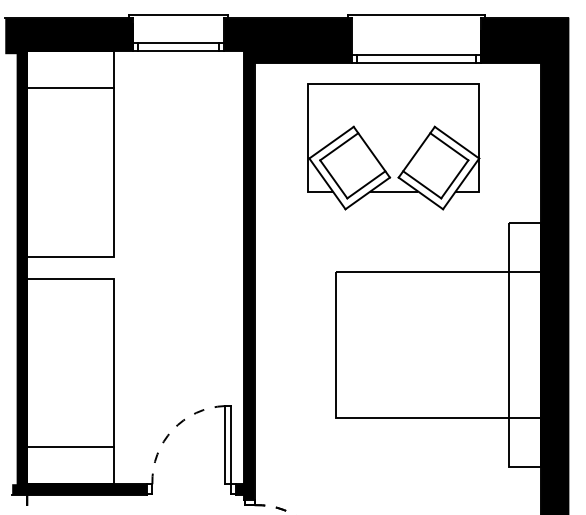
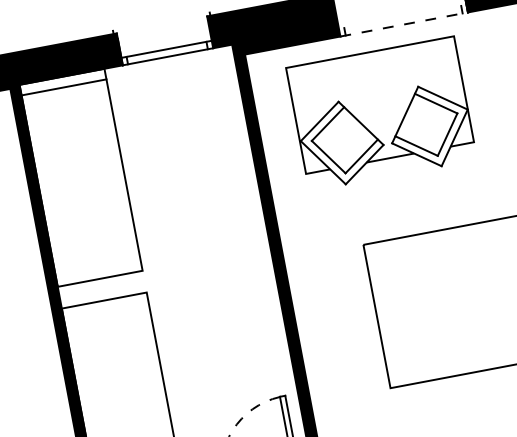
line: (178, 15) -> (161, 21), removed
line: (416, 55) -> (402, 17), removed
line: (416, 63) -> (404, 24), solid -> dashed
line: (70, 87) -> (63, 87), moved
part: (393, 146) -> (381, 113), moved

